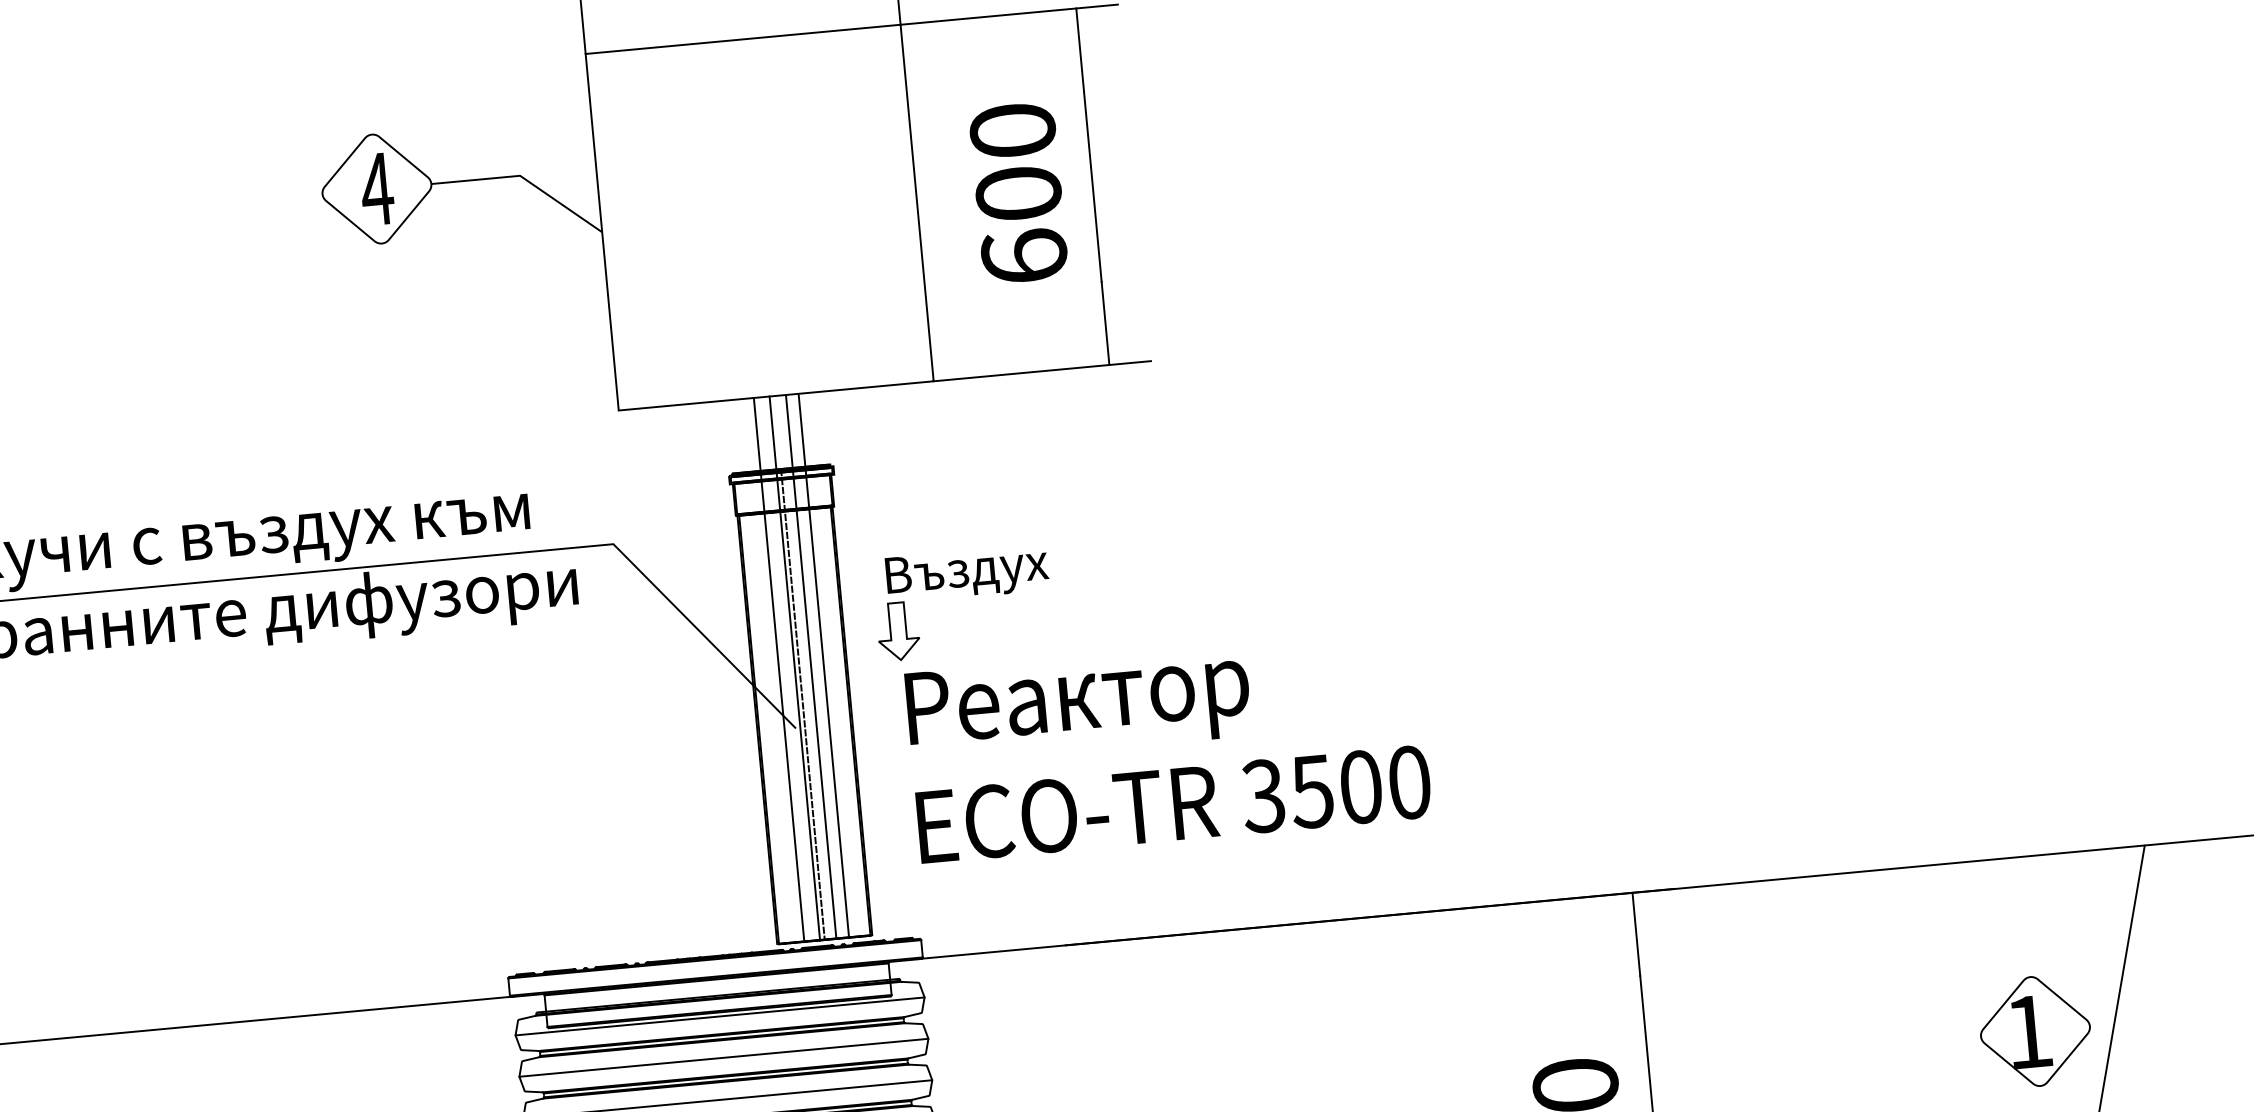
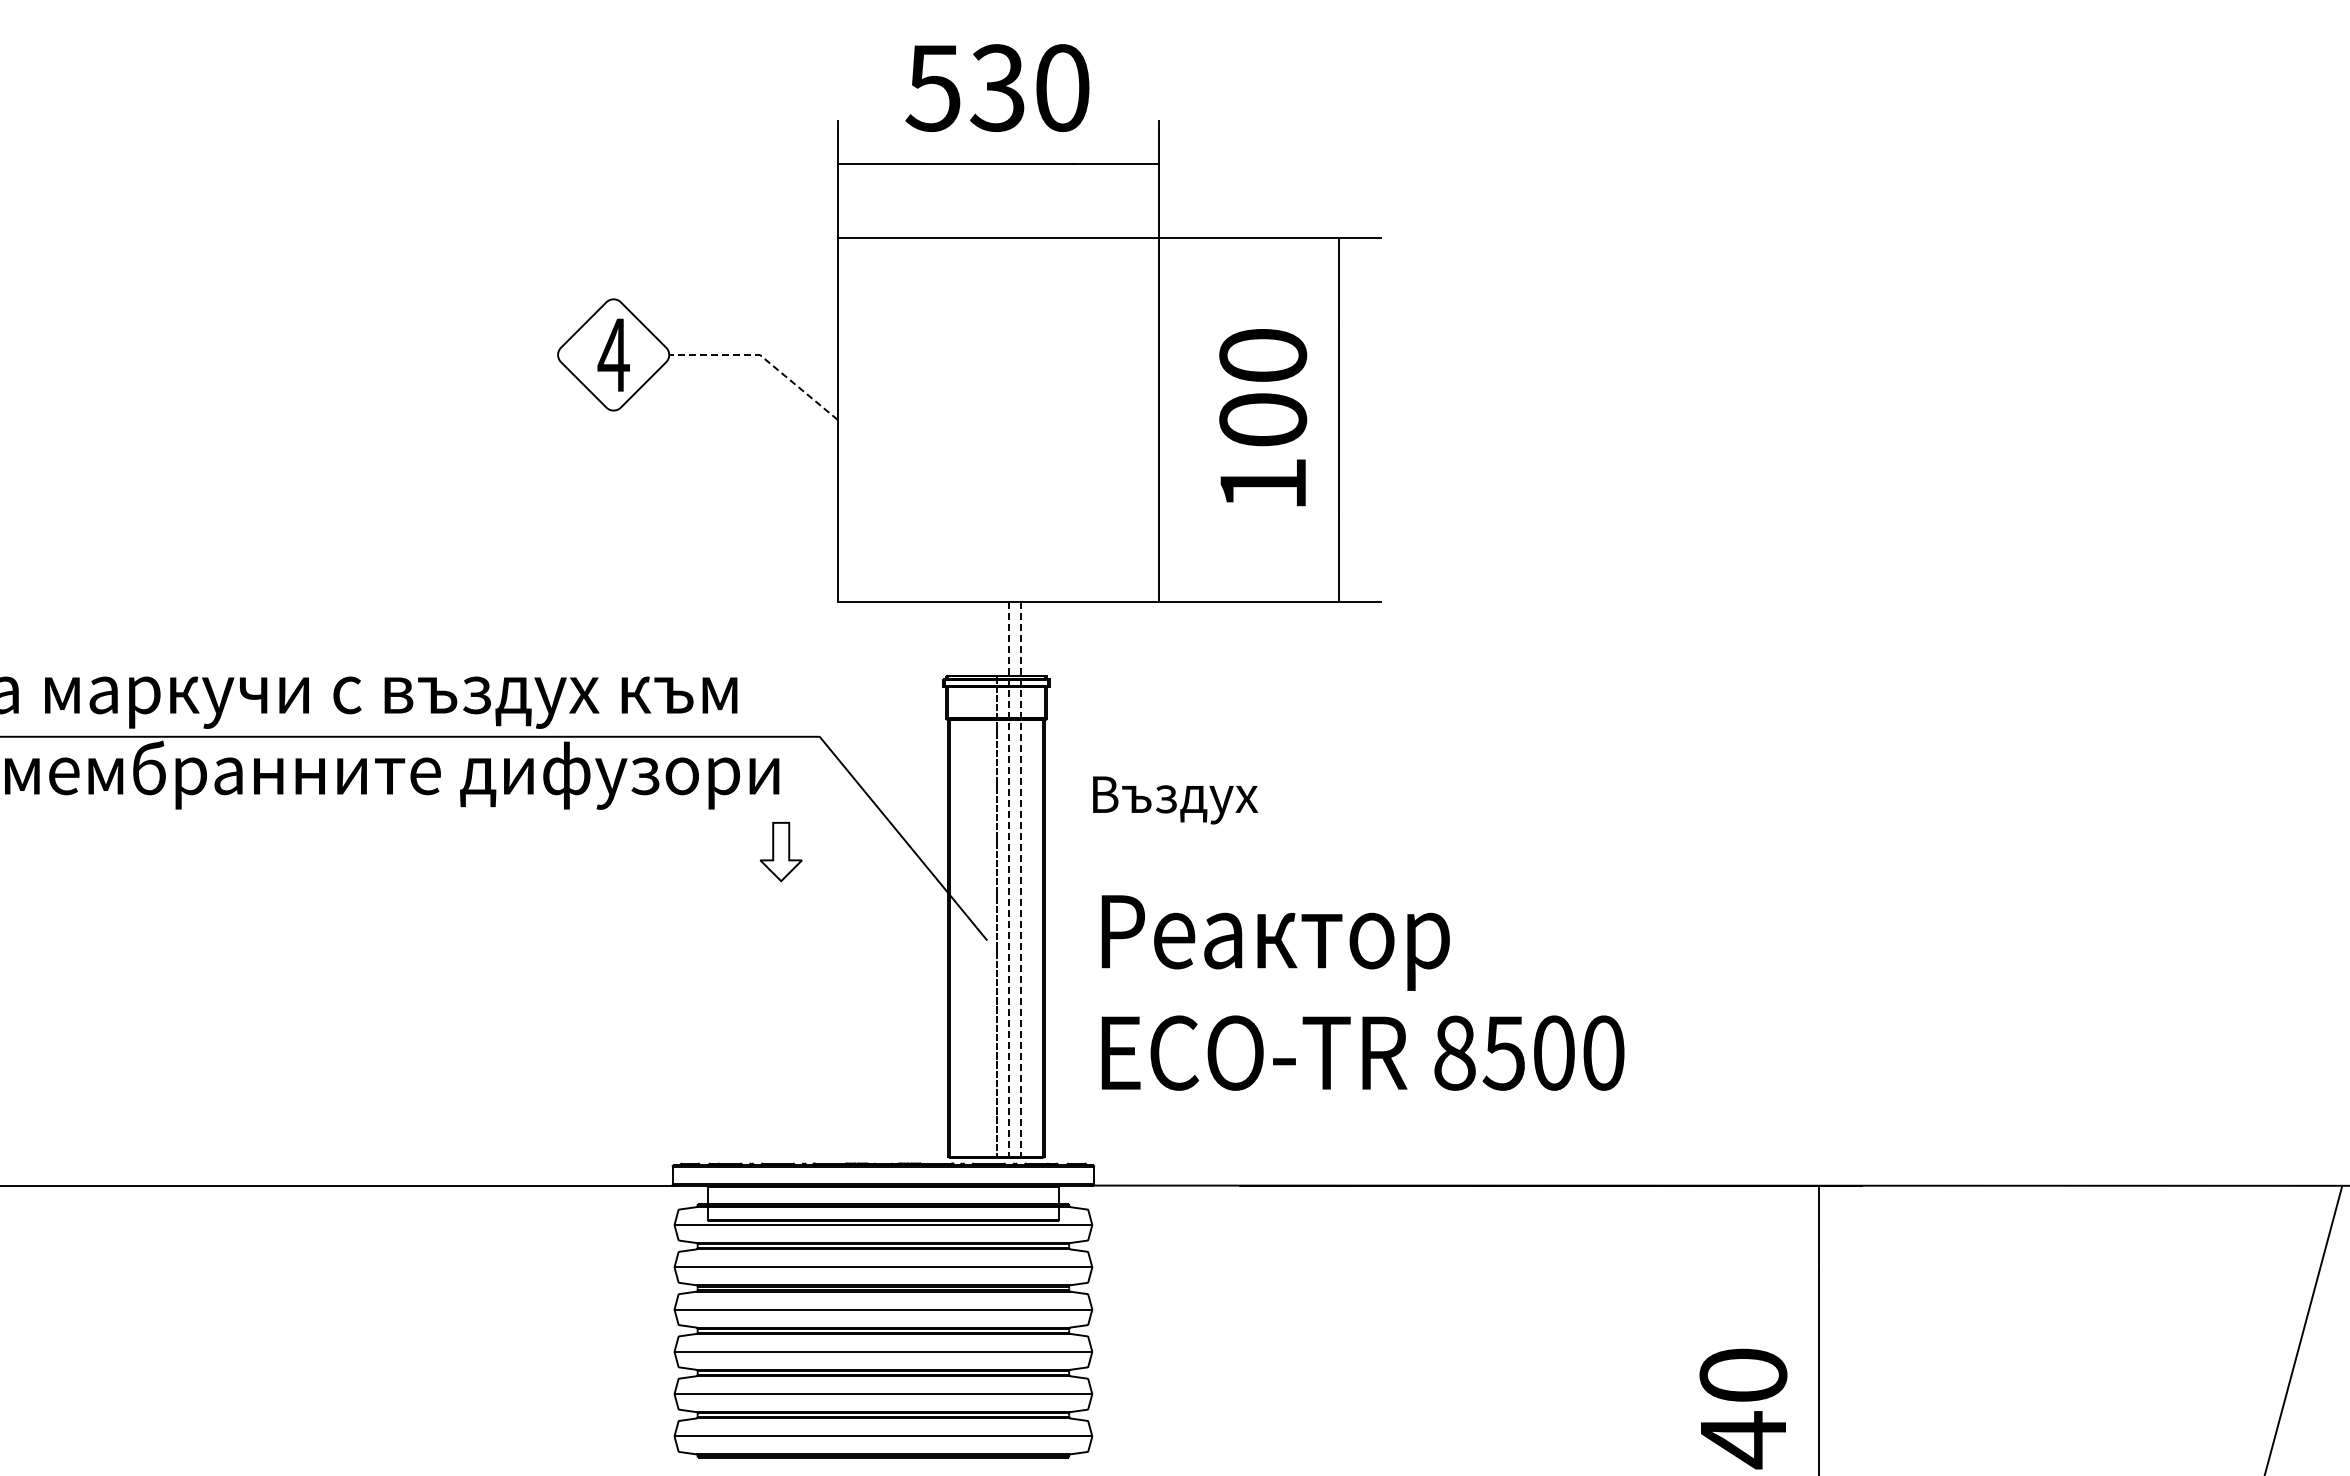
line: (523, 178) -> (763, 358), solid -> dashed
text: (1024, 255) -> (1263, 483), 600 -> 100
part: (898, 631) -> (781, 852), moved
line: (823, 665) -> (1021, 879), solid -> dashed
line: (811, 666) -> (1008, 879), solid -> dashed
line: (794, 668) -> (991, 879), removed
line: (778, 669) -> (975, 879), removed
text: (1263, 795) -> (1454, 1052), 3500 -> 8500
part: (2034, 1031) -> (2213, 1363), removed

